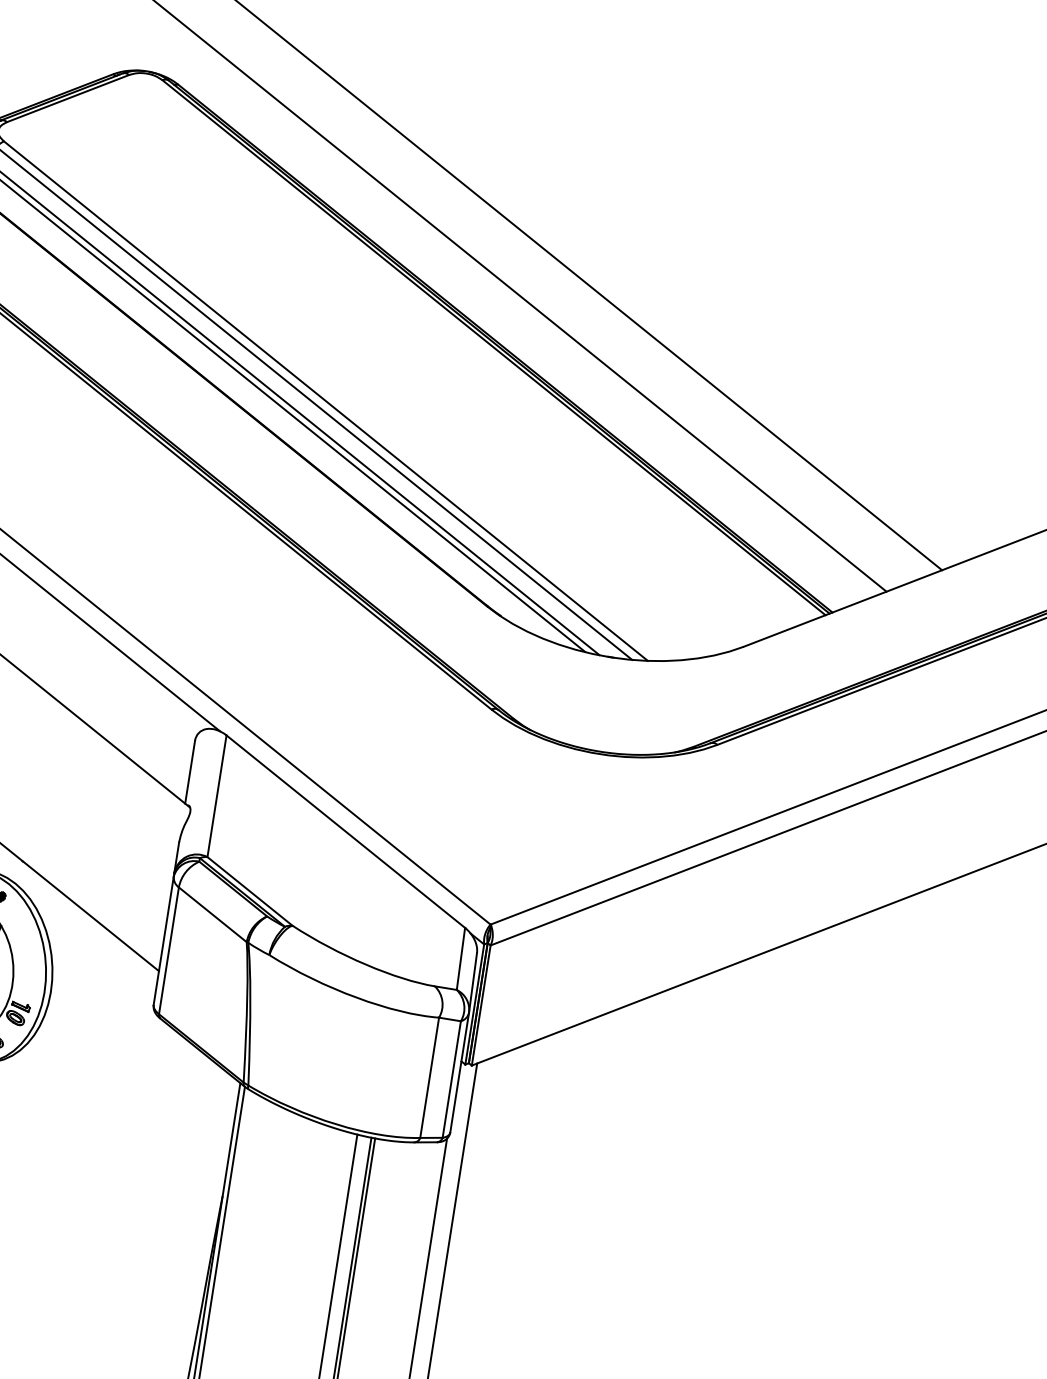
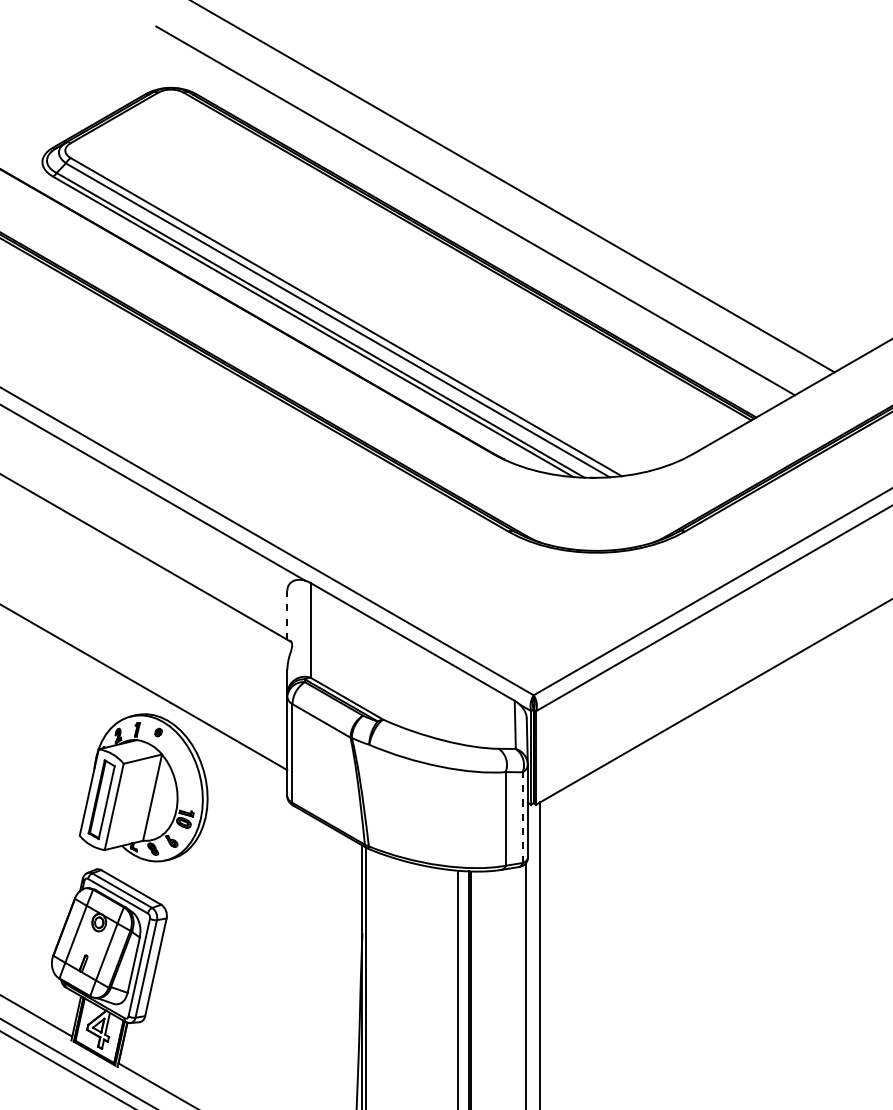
line: (190, 771) -> (287, 614), solid -> dashed
line: (451, 1079) -> (522, 817), solid -> dashed

